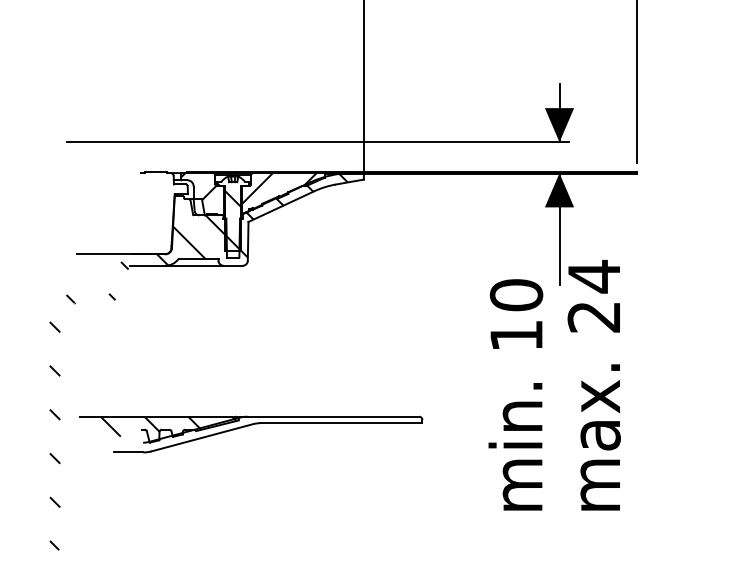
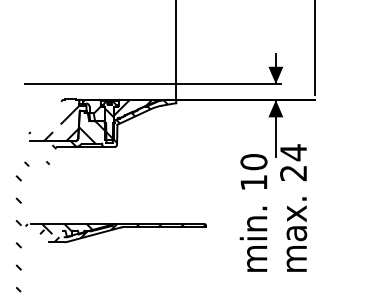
hatch: (123, 213) -> (53, 120), added
hatch: (244, 435) -> (115, 233), added

